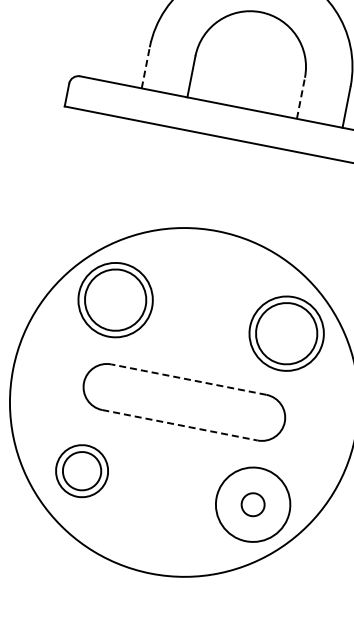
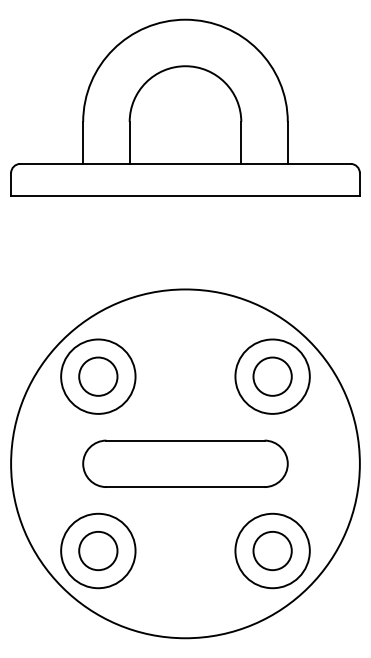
line: (146, 67) -> (83, 142), dashed -> solid
line: (301, 97) -> (241, 142), dashed -> solid
circle: (115, 299) -> (98, 376), size x0.62
circle: (286, 333) -> (272, 376), size x0.62
line: (188, 379) -> (185, 440), dashed -> solid
line: (179, 425) -> (185, 487), dashed -> solid
circle: (82, 470) -> (98, 550), size x1.43
circle: (253, 504) -> (272, 550), size x1.67

